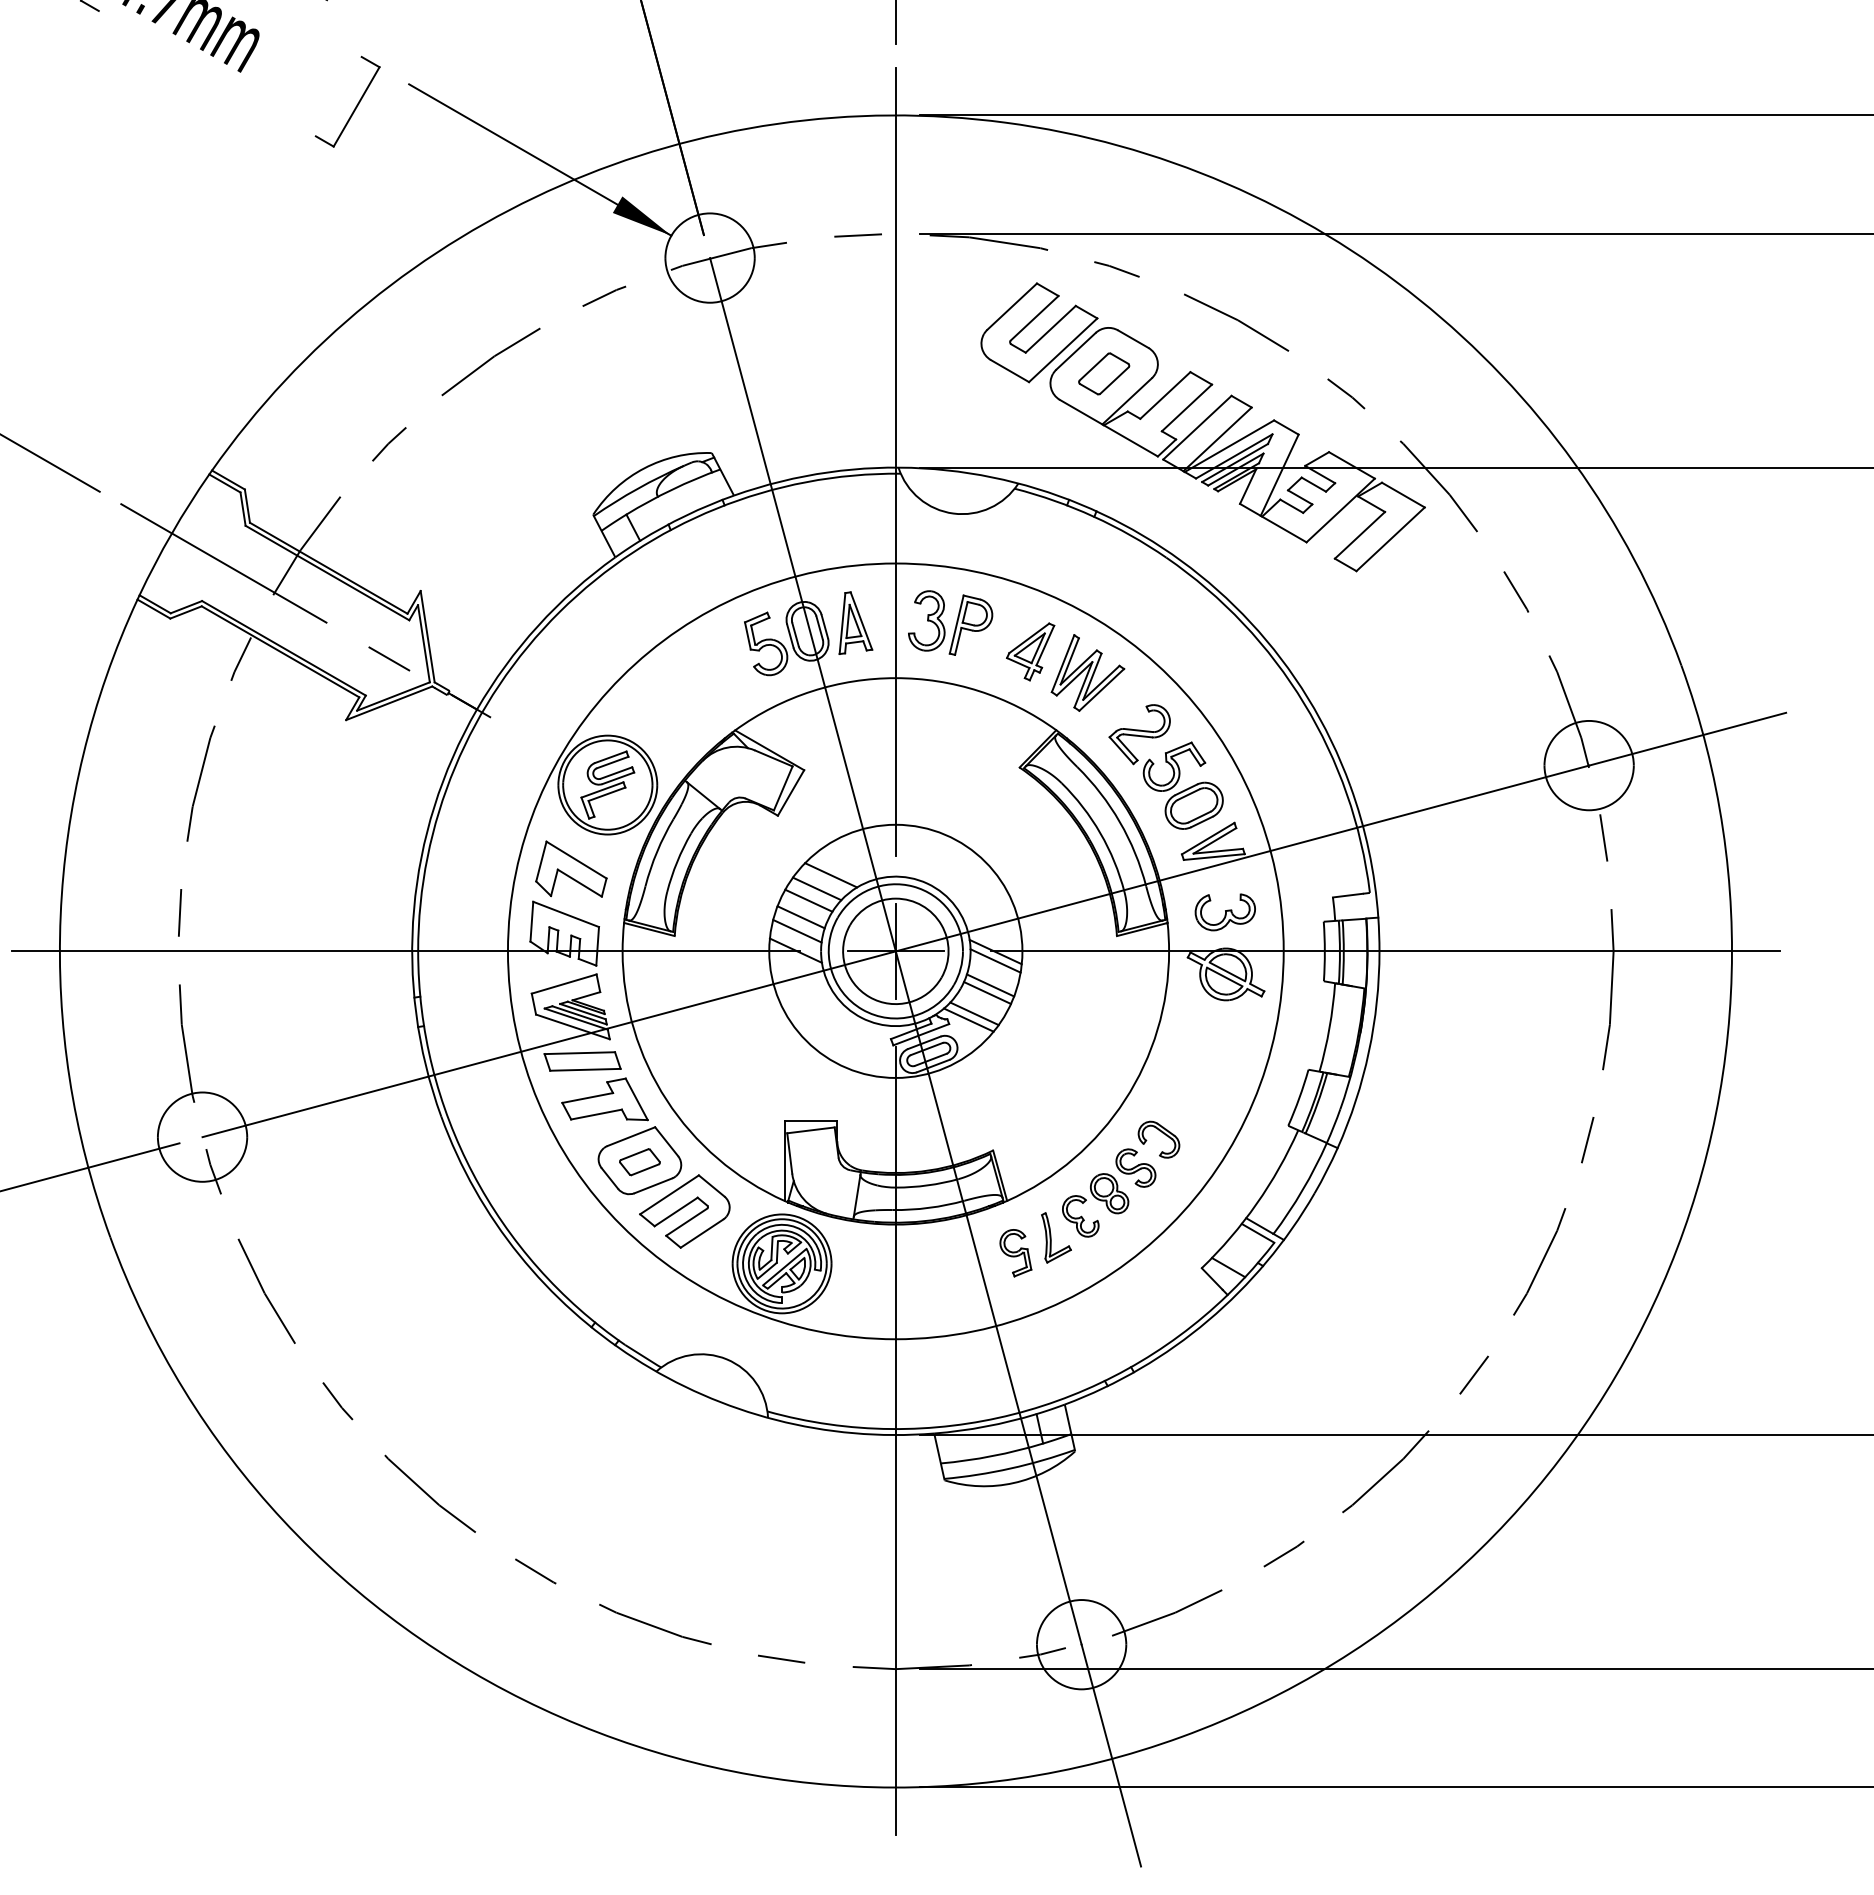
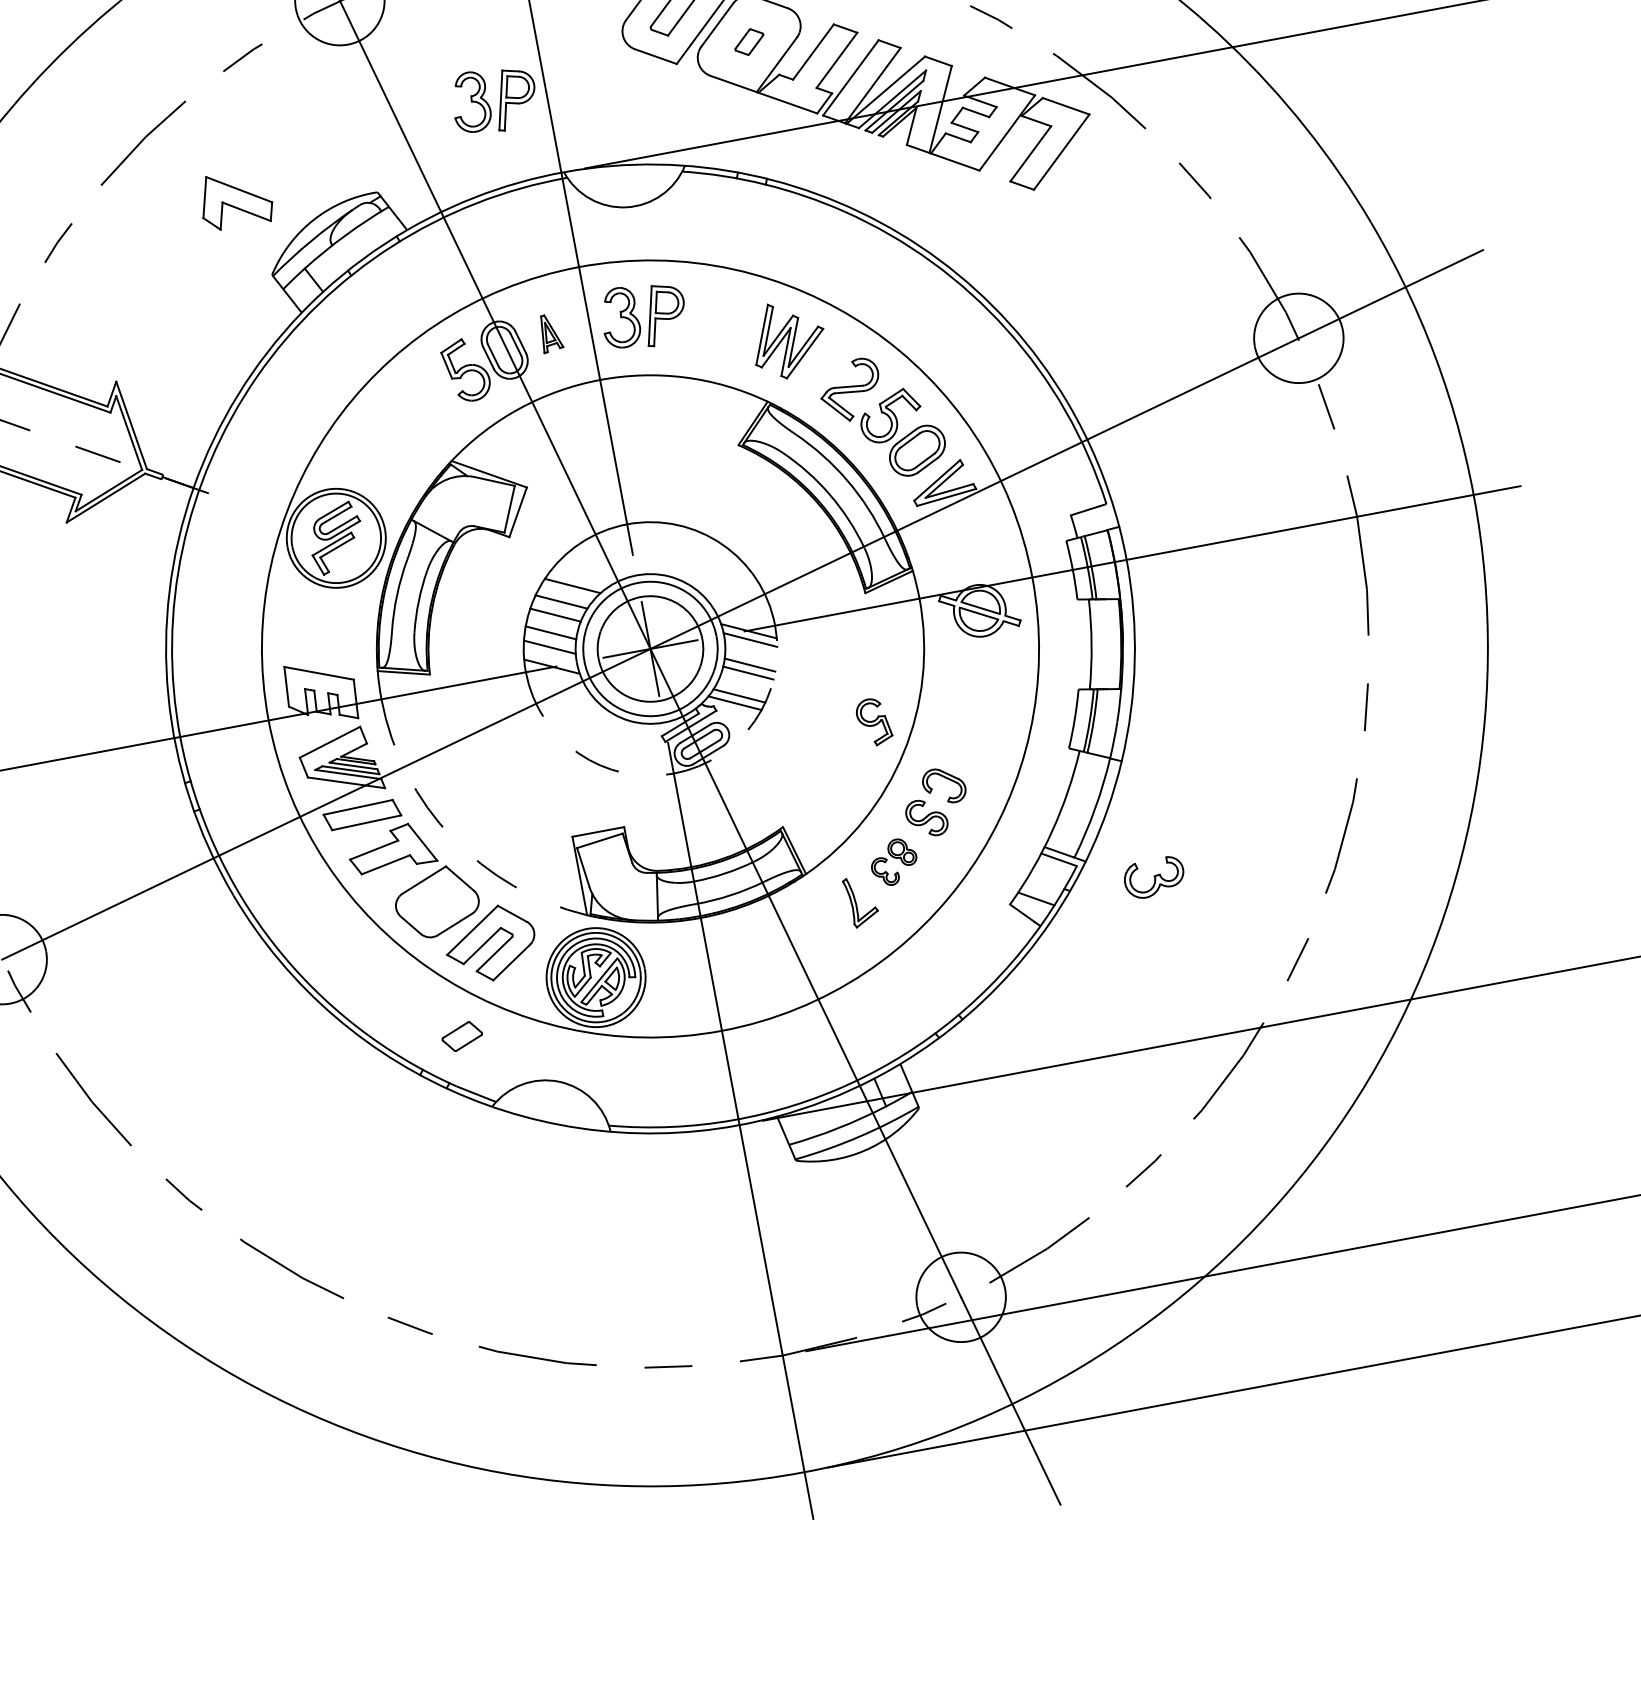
part: (1104, 373) -> (749, 41), size x0.6
part: (843, 383) -> (494, 99), added
part: (855, 622) -> (550, 332), size x0.6
part: (1030, 651) -> (727, 328), removed
part: (571, 868) -> (235, 198), moved
part: (1224, 912) -> (1153, 877), moved
arc: (895, 1077) -> (673, 773), solid -> dashed
arc: (666, 1100) -> (452, 838), solid -> dashed
part: (639, 1162) -> (461, 1036), moved
part: (1095, 1205) -> (893, 862), size x0.7
part: (1015, 1253) -> (873, 722), moved

